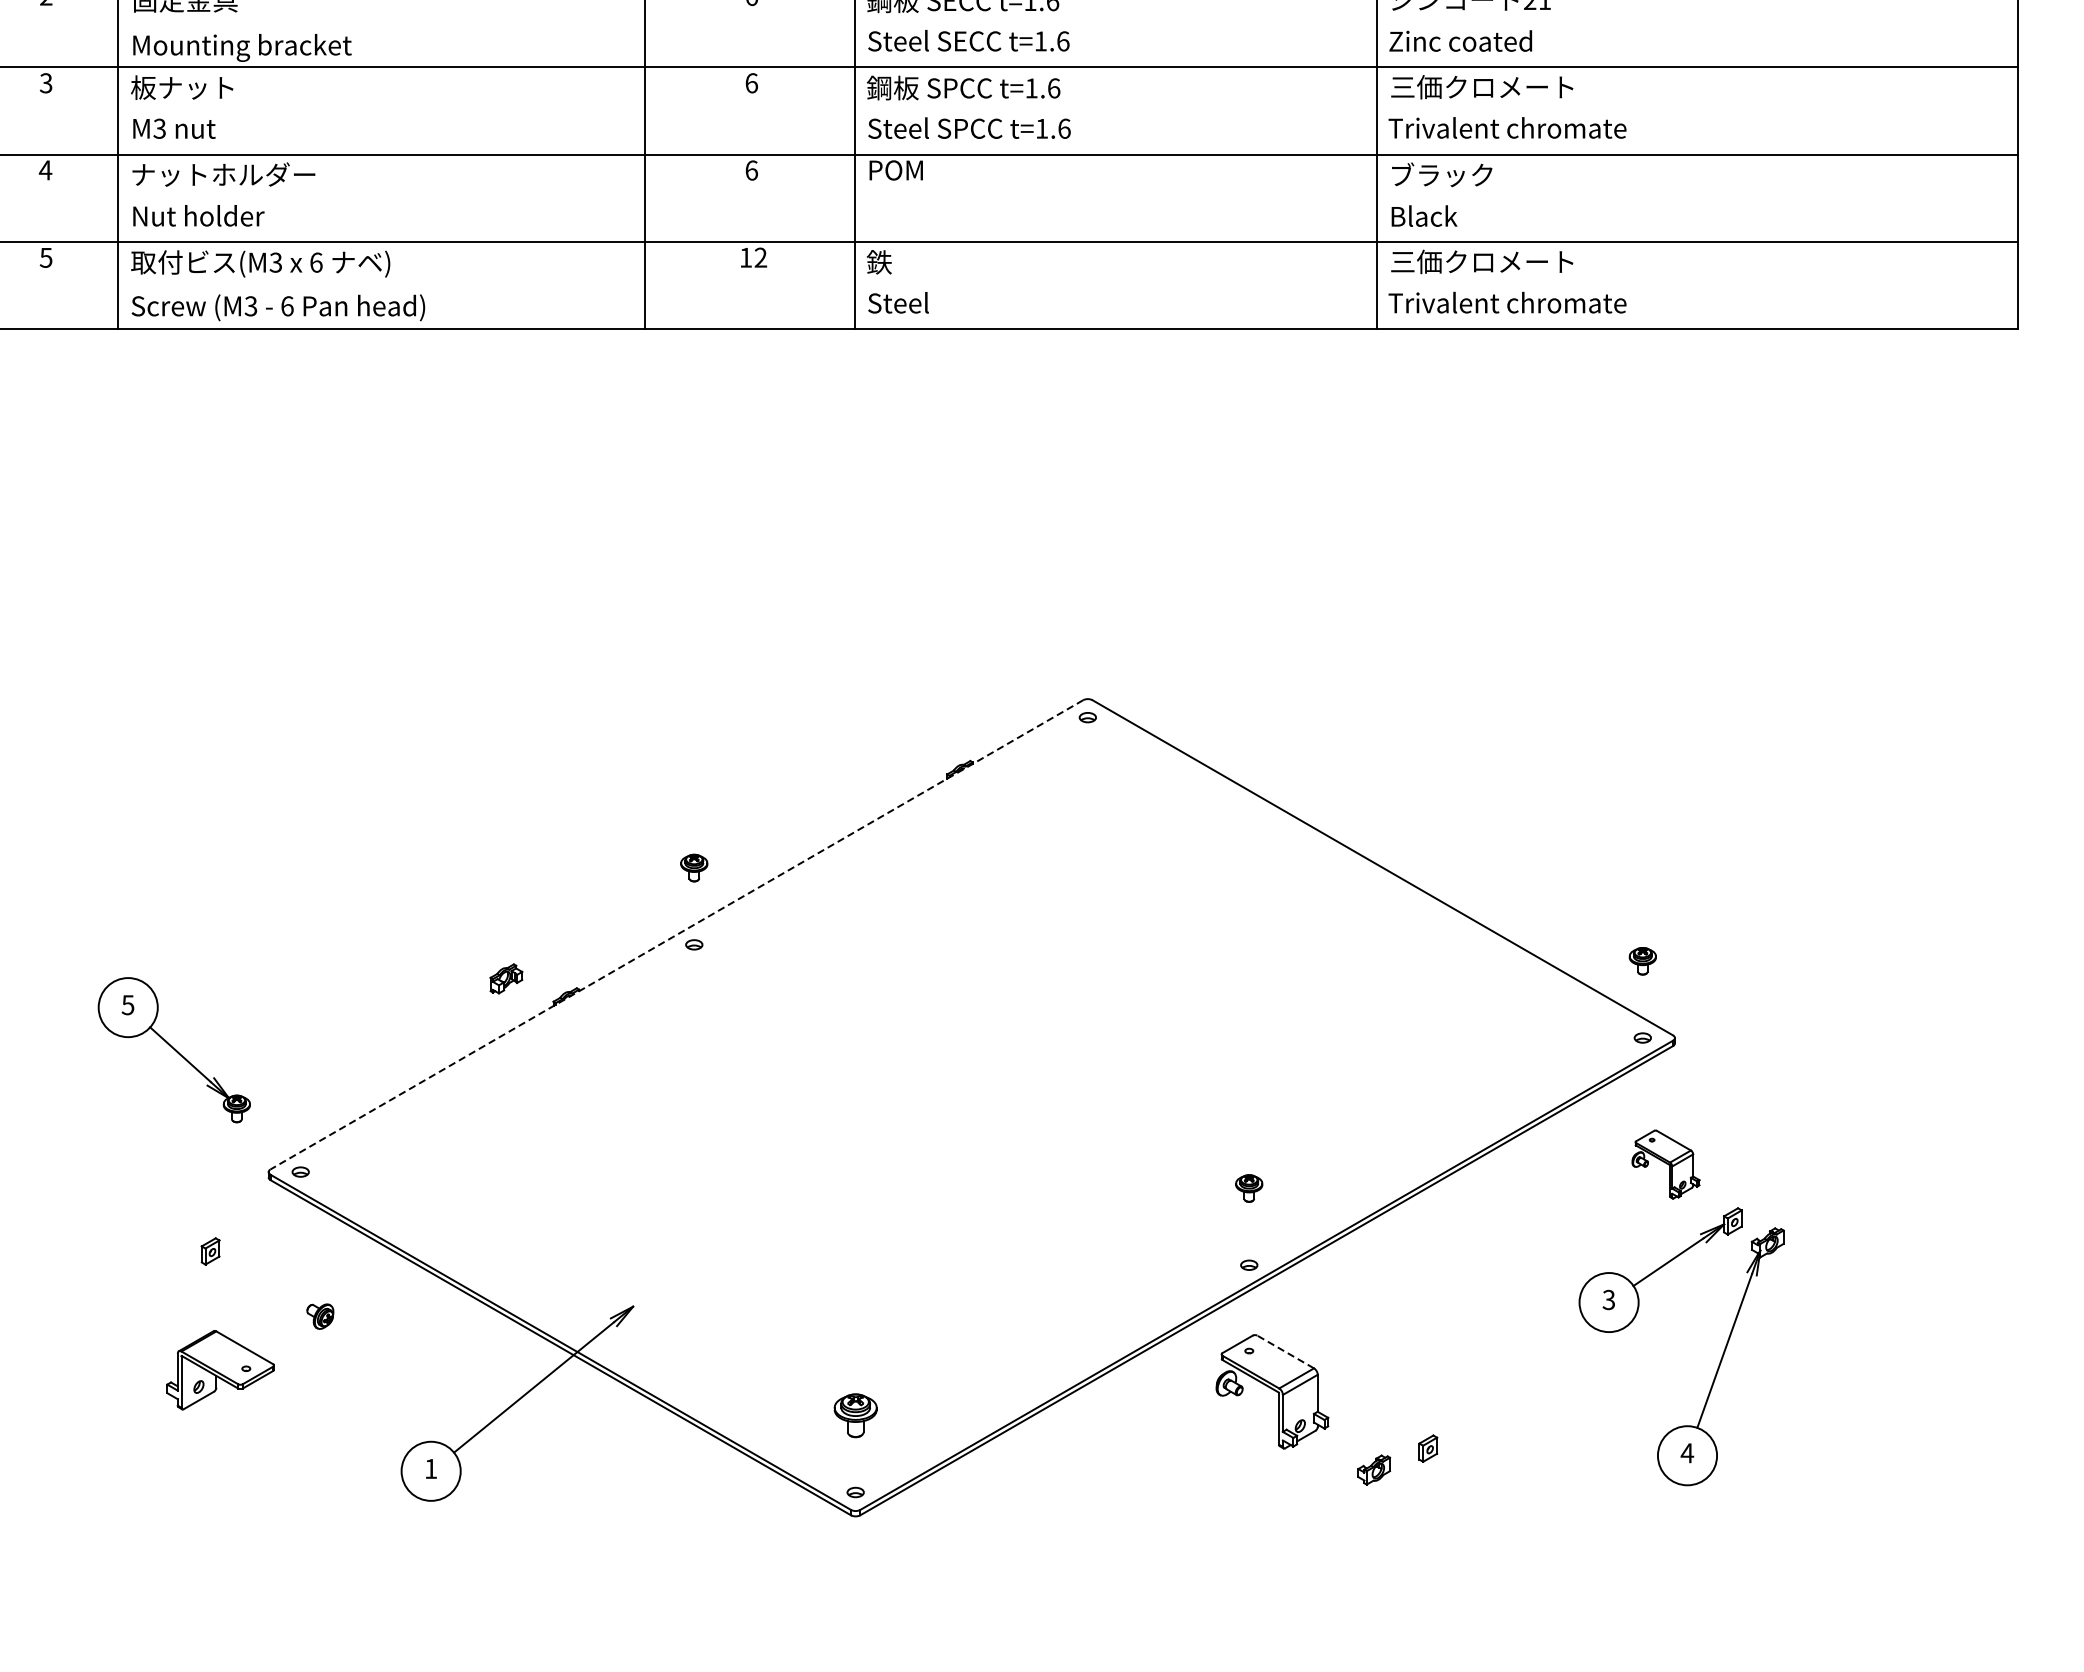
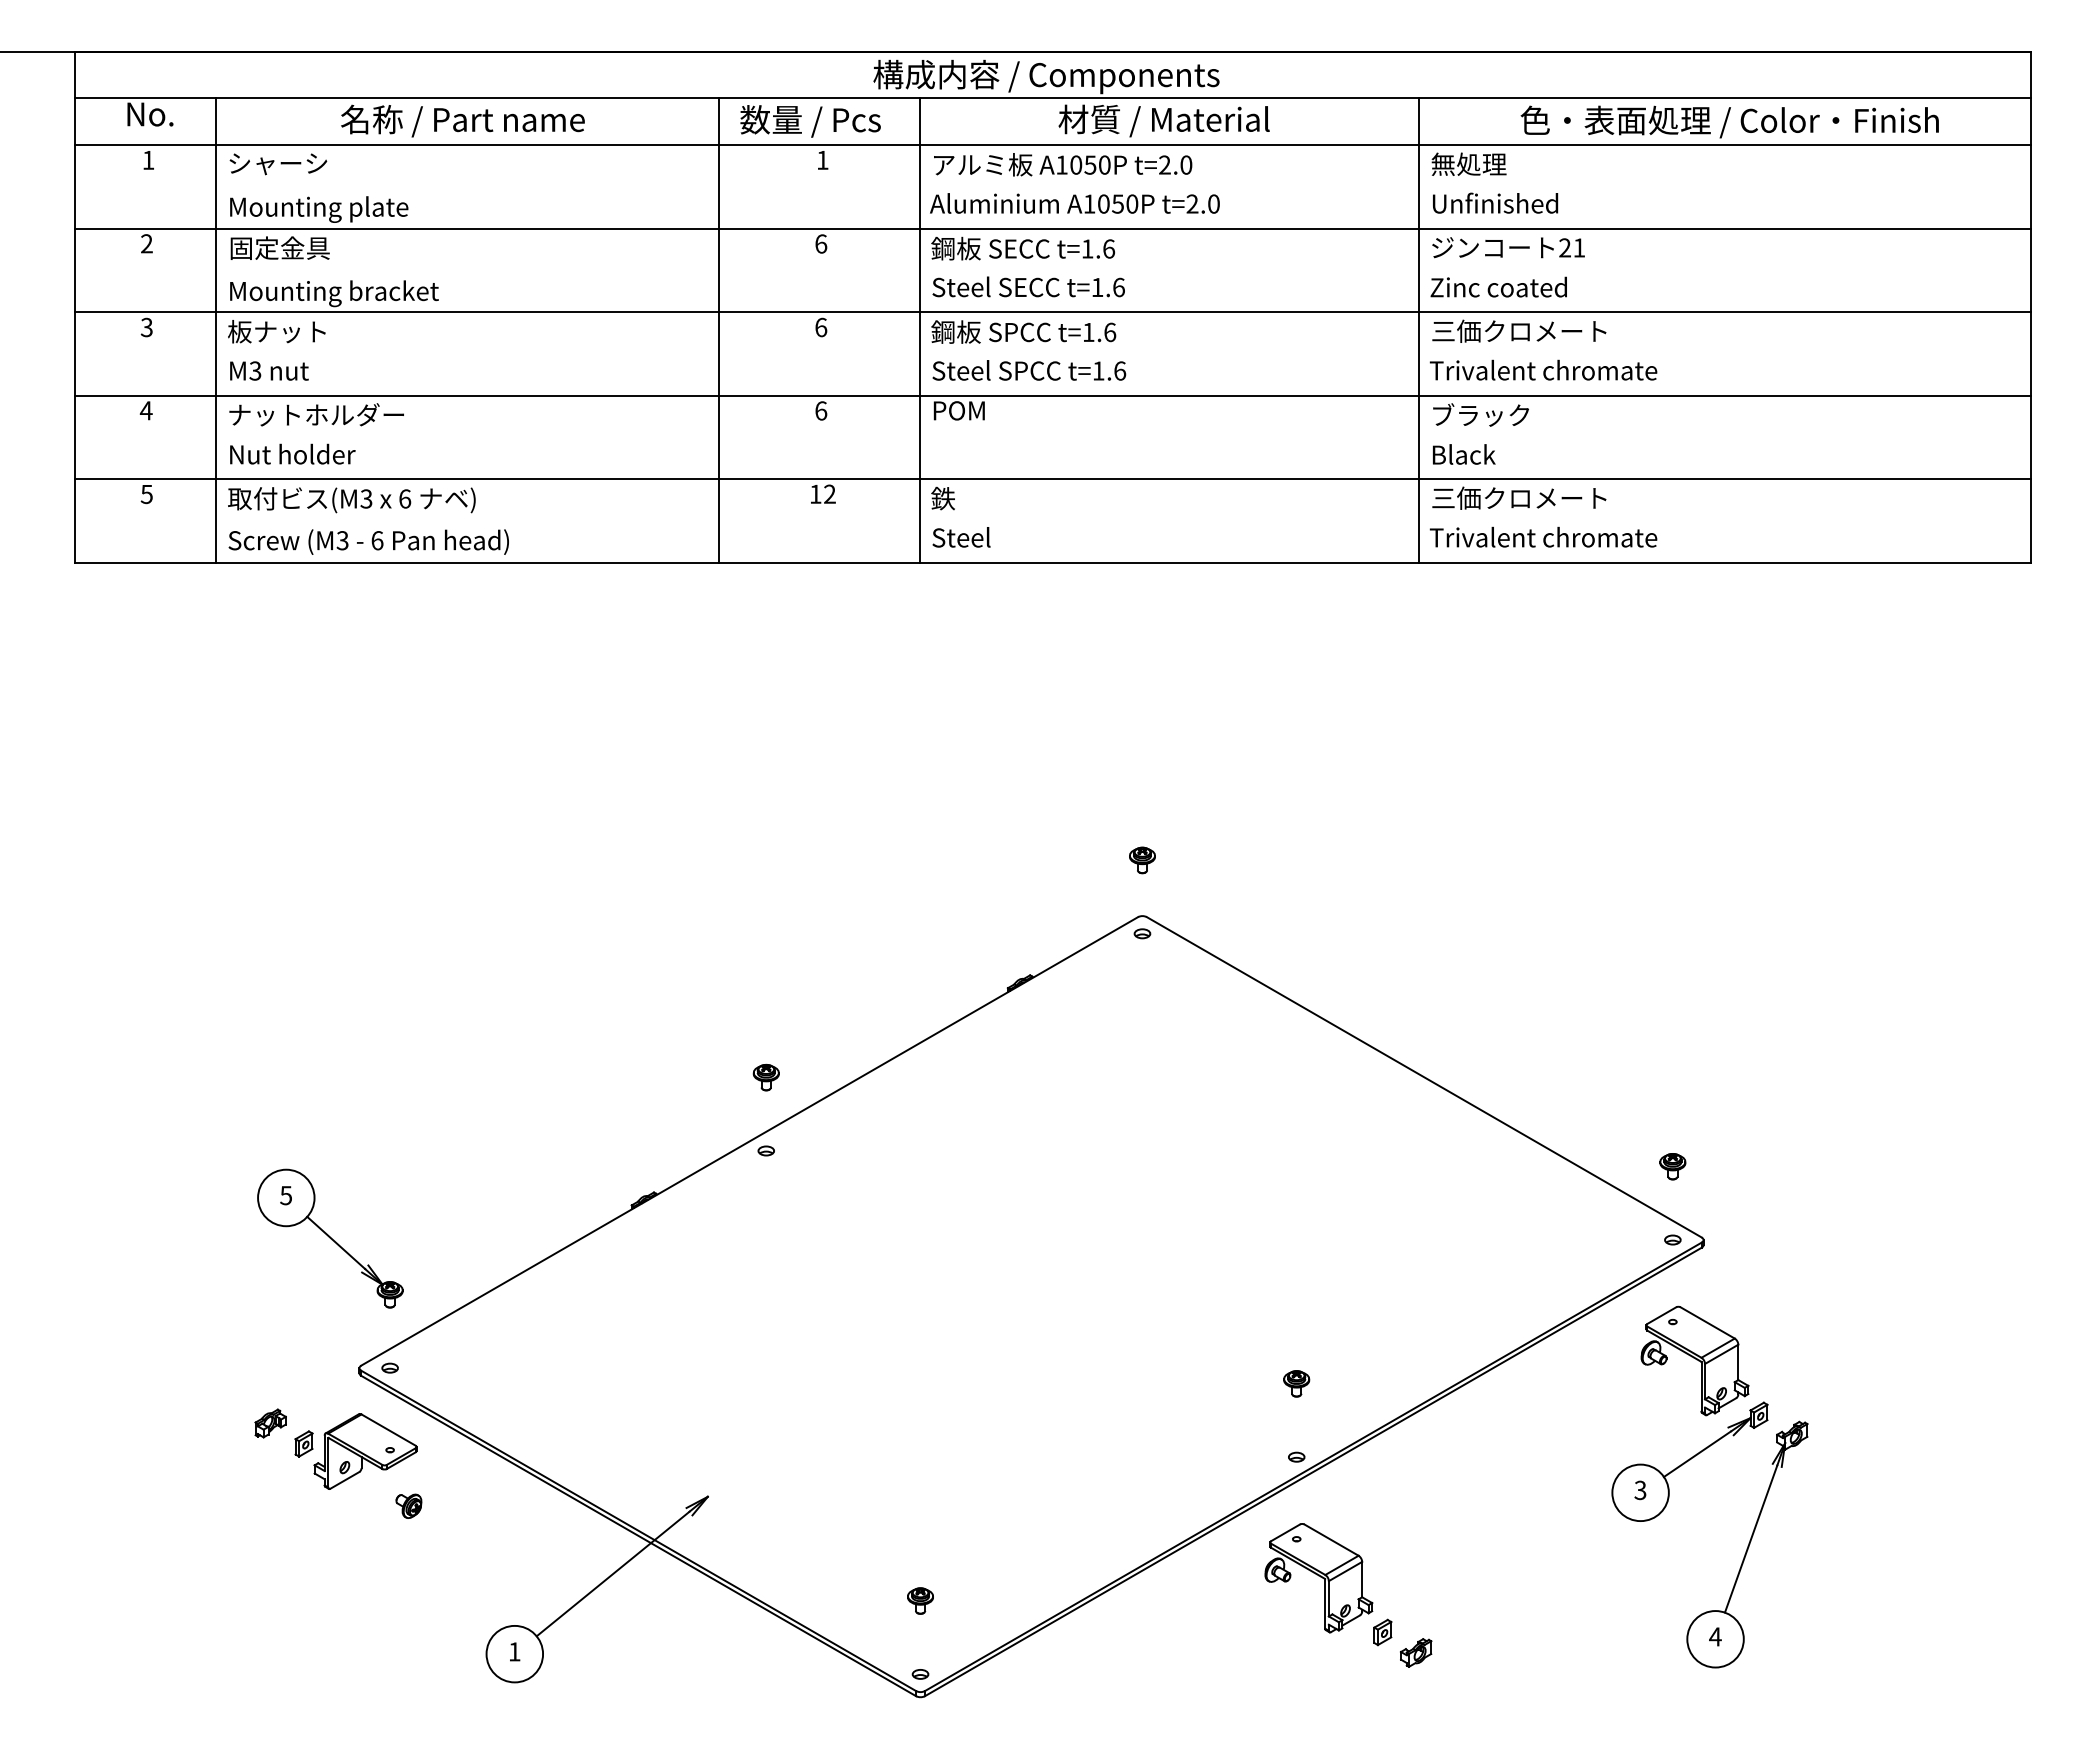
part: (1087, 640) -> (1142, 860), added
line: (676, 934) -> (749, 1141), dashed -> solid
part: (506, 978) -> (270, 1423), moved
part: (174, 1050) -> (330, 1238), moved
part: (1665, 1164) -> (1694, 1360), size x1.67
line: (1285, 1351) -> (1331, 1539), dashed -> solid
part: (220, 1370) -> (365, 1451), moved
part: (855, 1415) -> (920, 1600), size x0.62
part: (1427, 1448) -> (1382, 1632), moved

